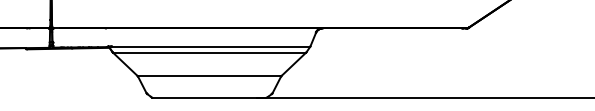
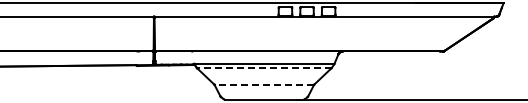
line: (208, 52) -> (263, 68), solid -> dashed
line: (209, 75) -> (264, 84), solid -> dashed

